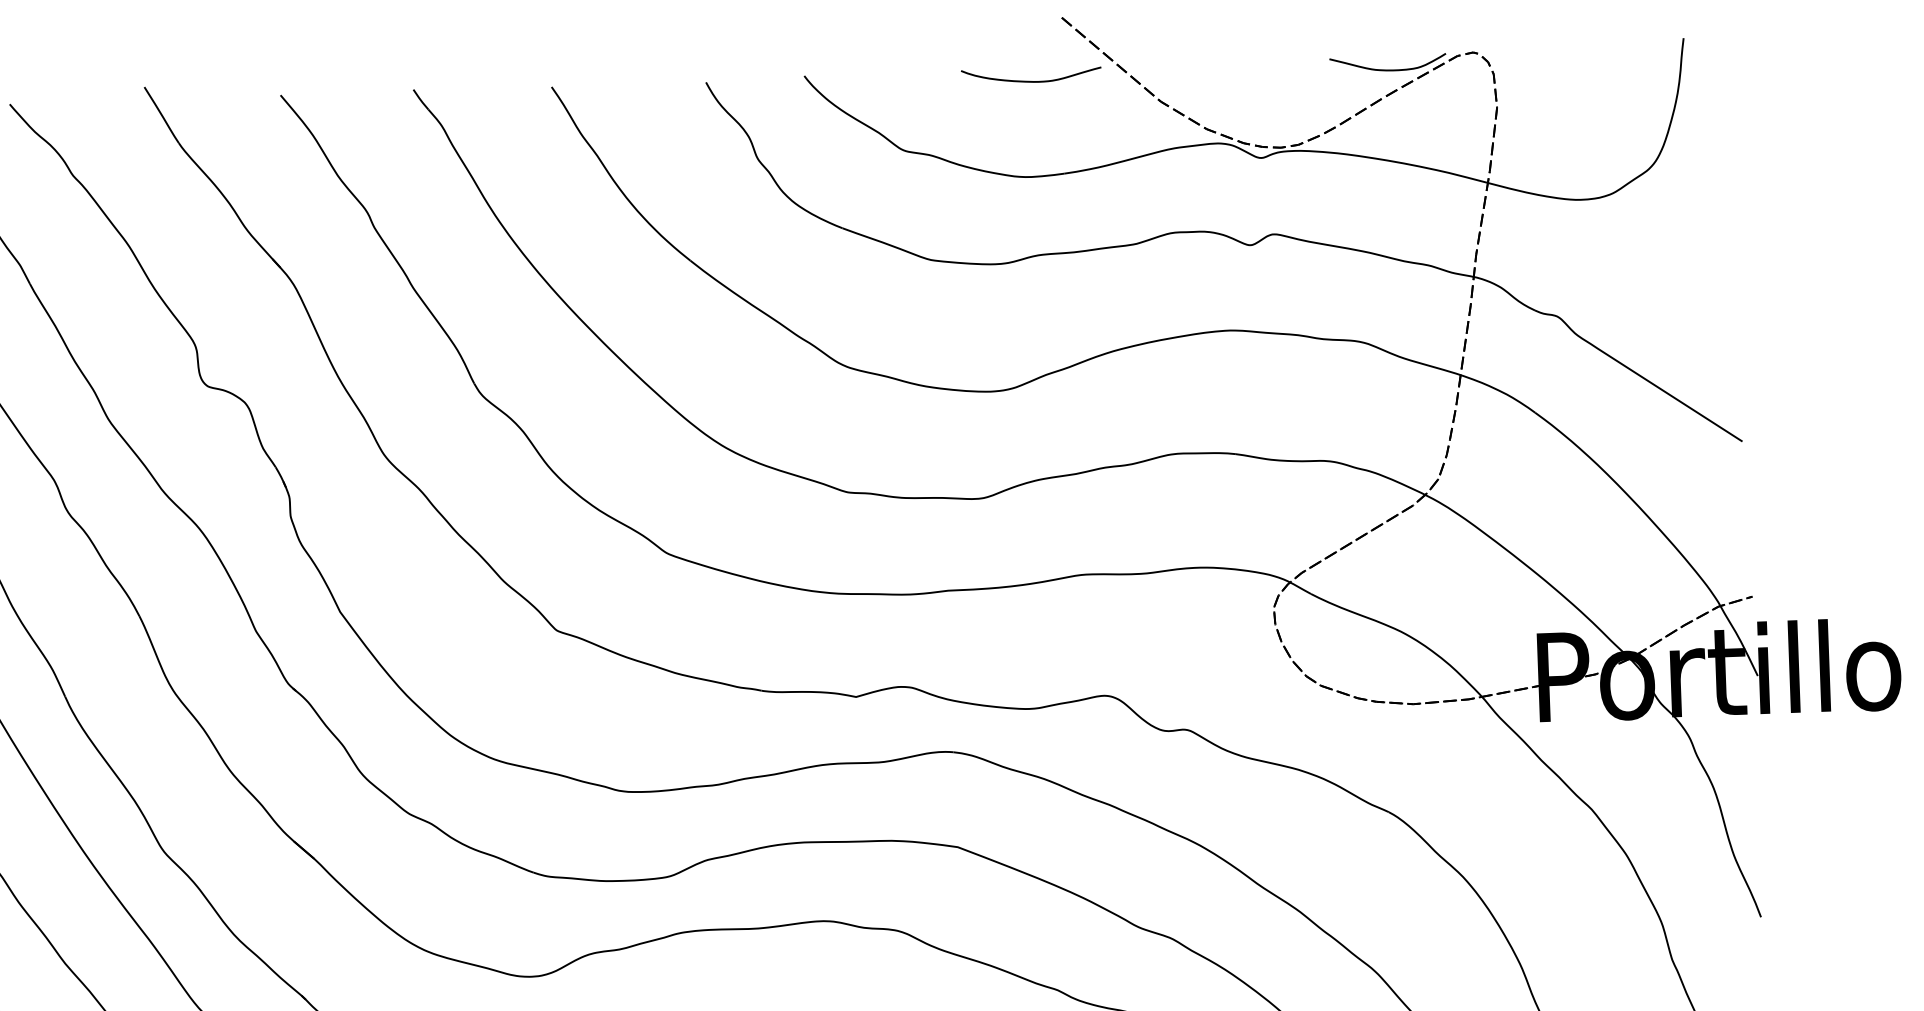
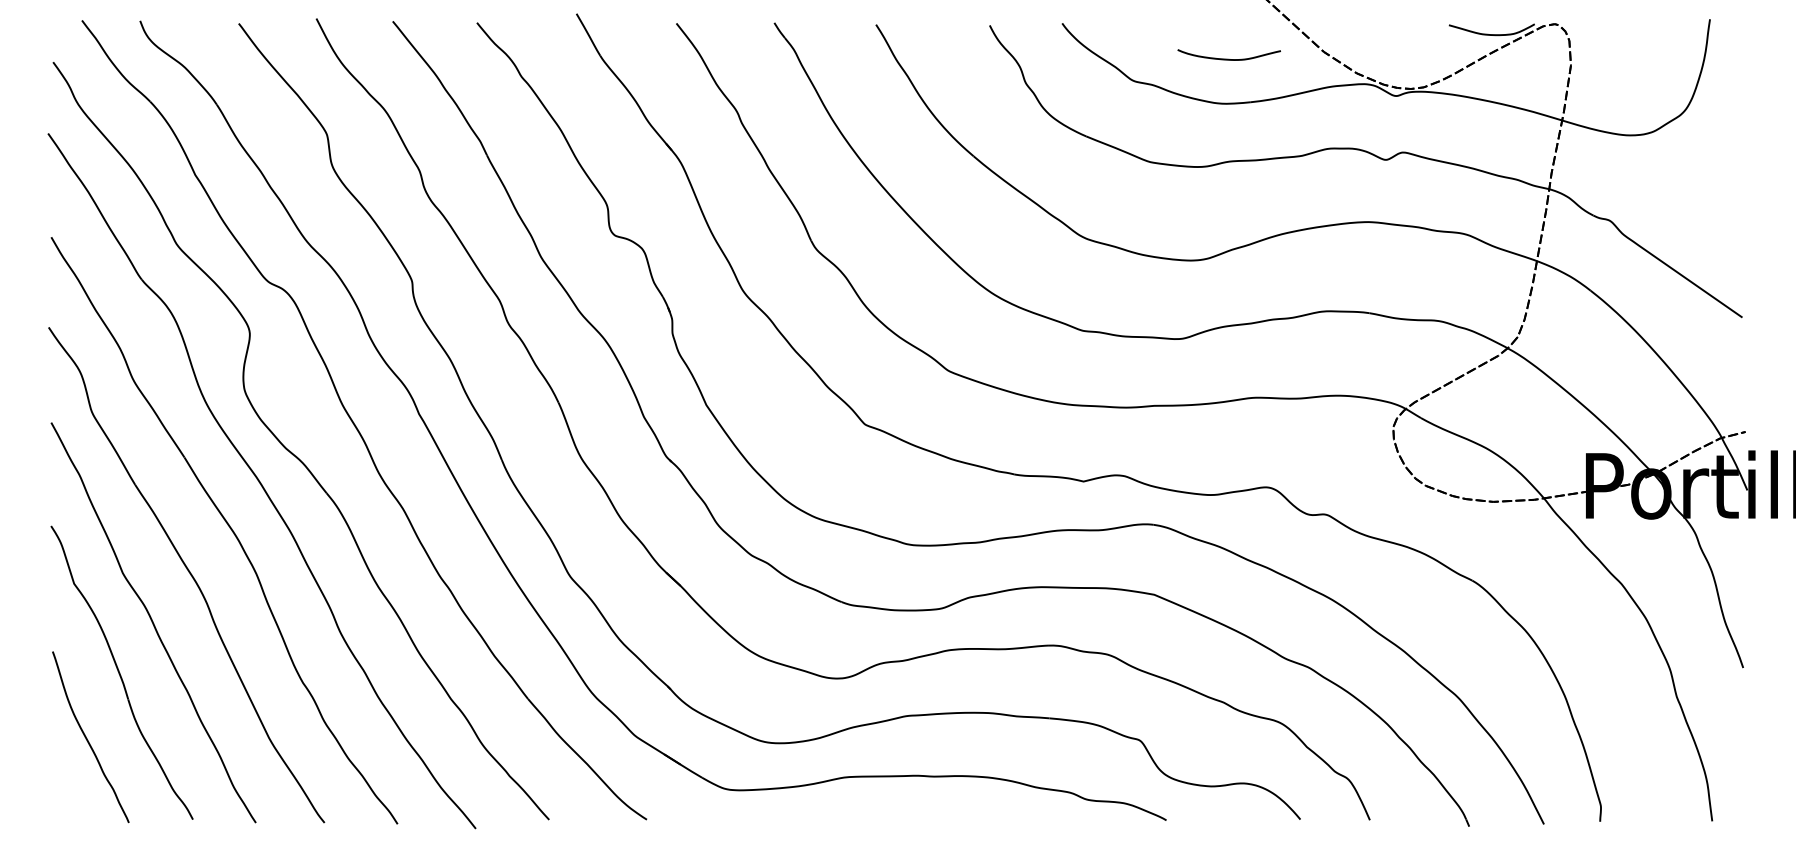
curve: (1030, 80) -> (1228, 58), moved

